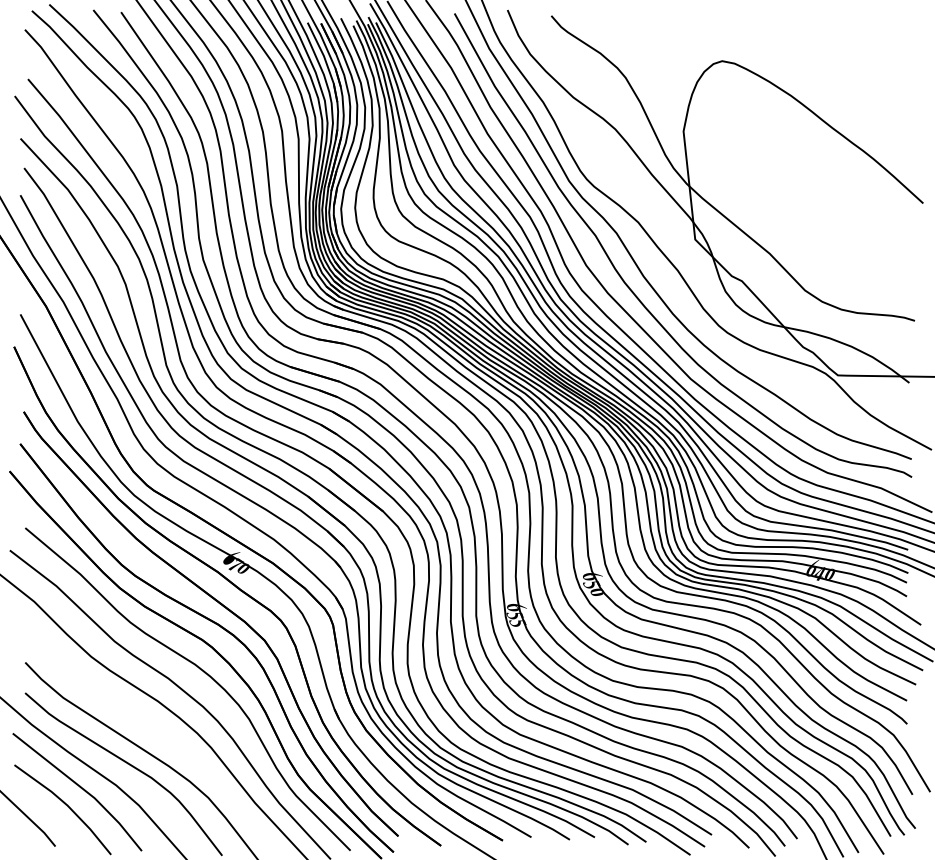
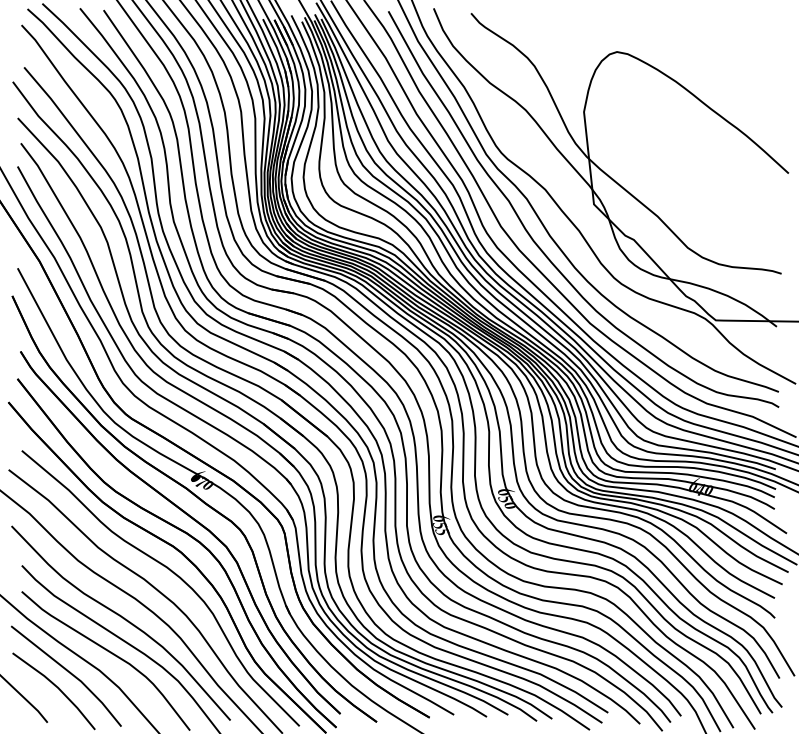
curve: (144, 725) -> (123, 619), added

